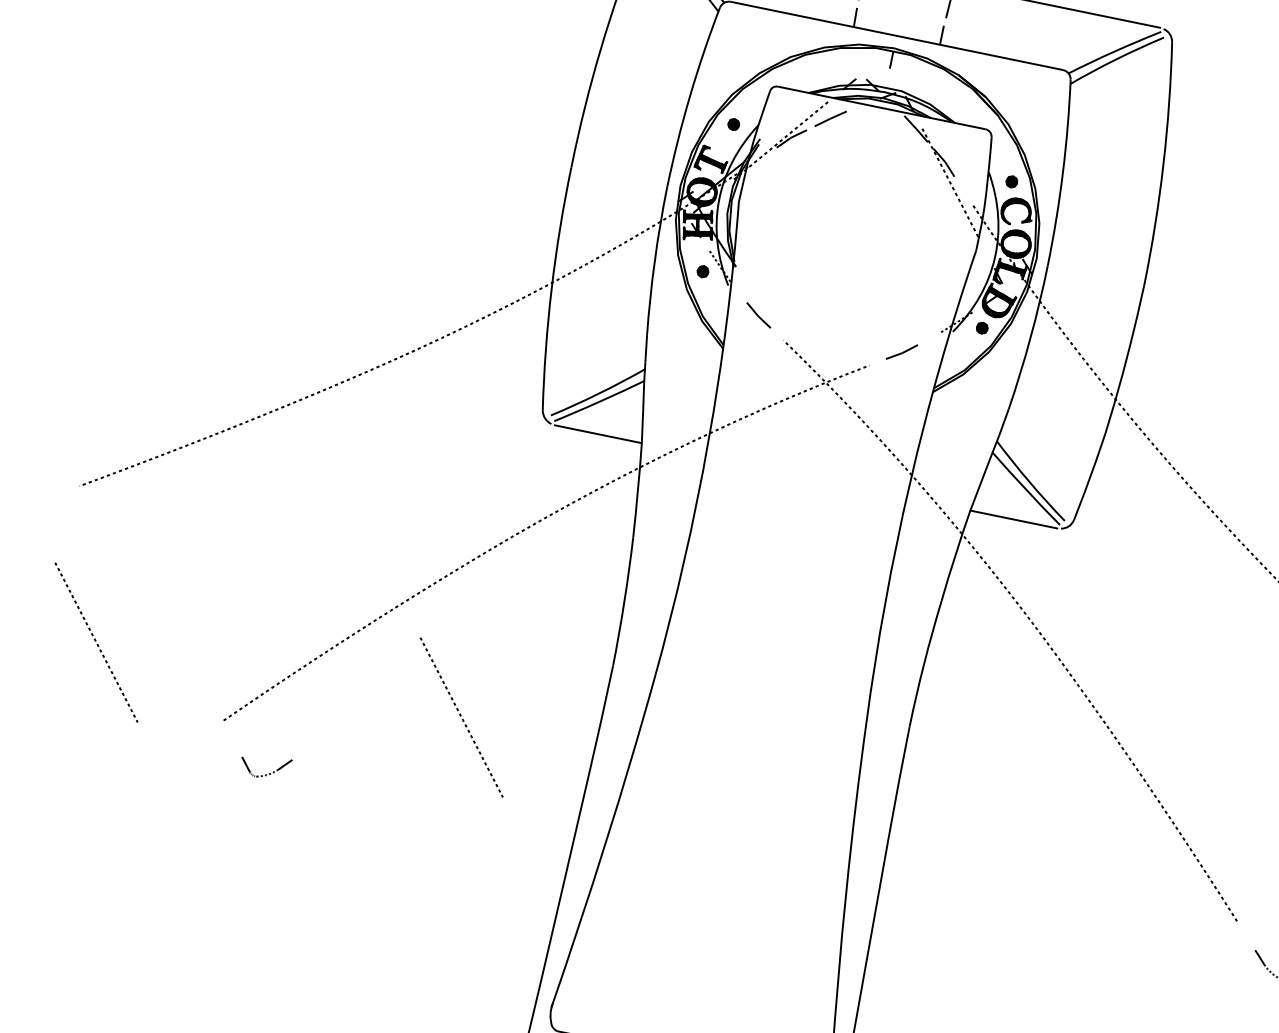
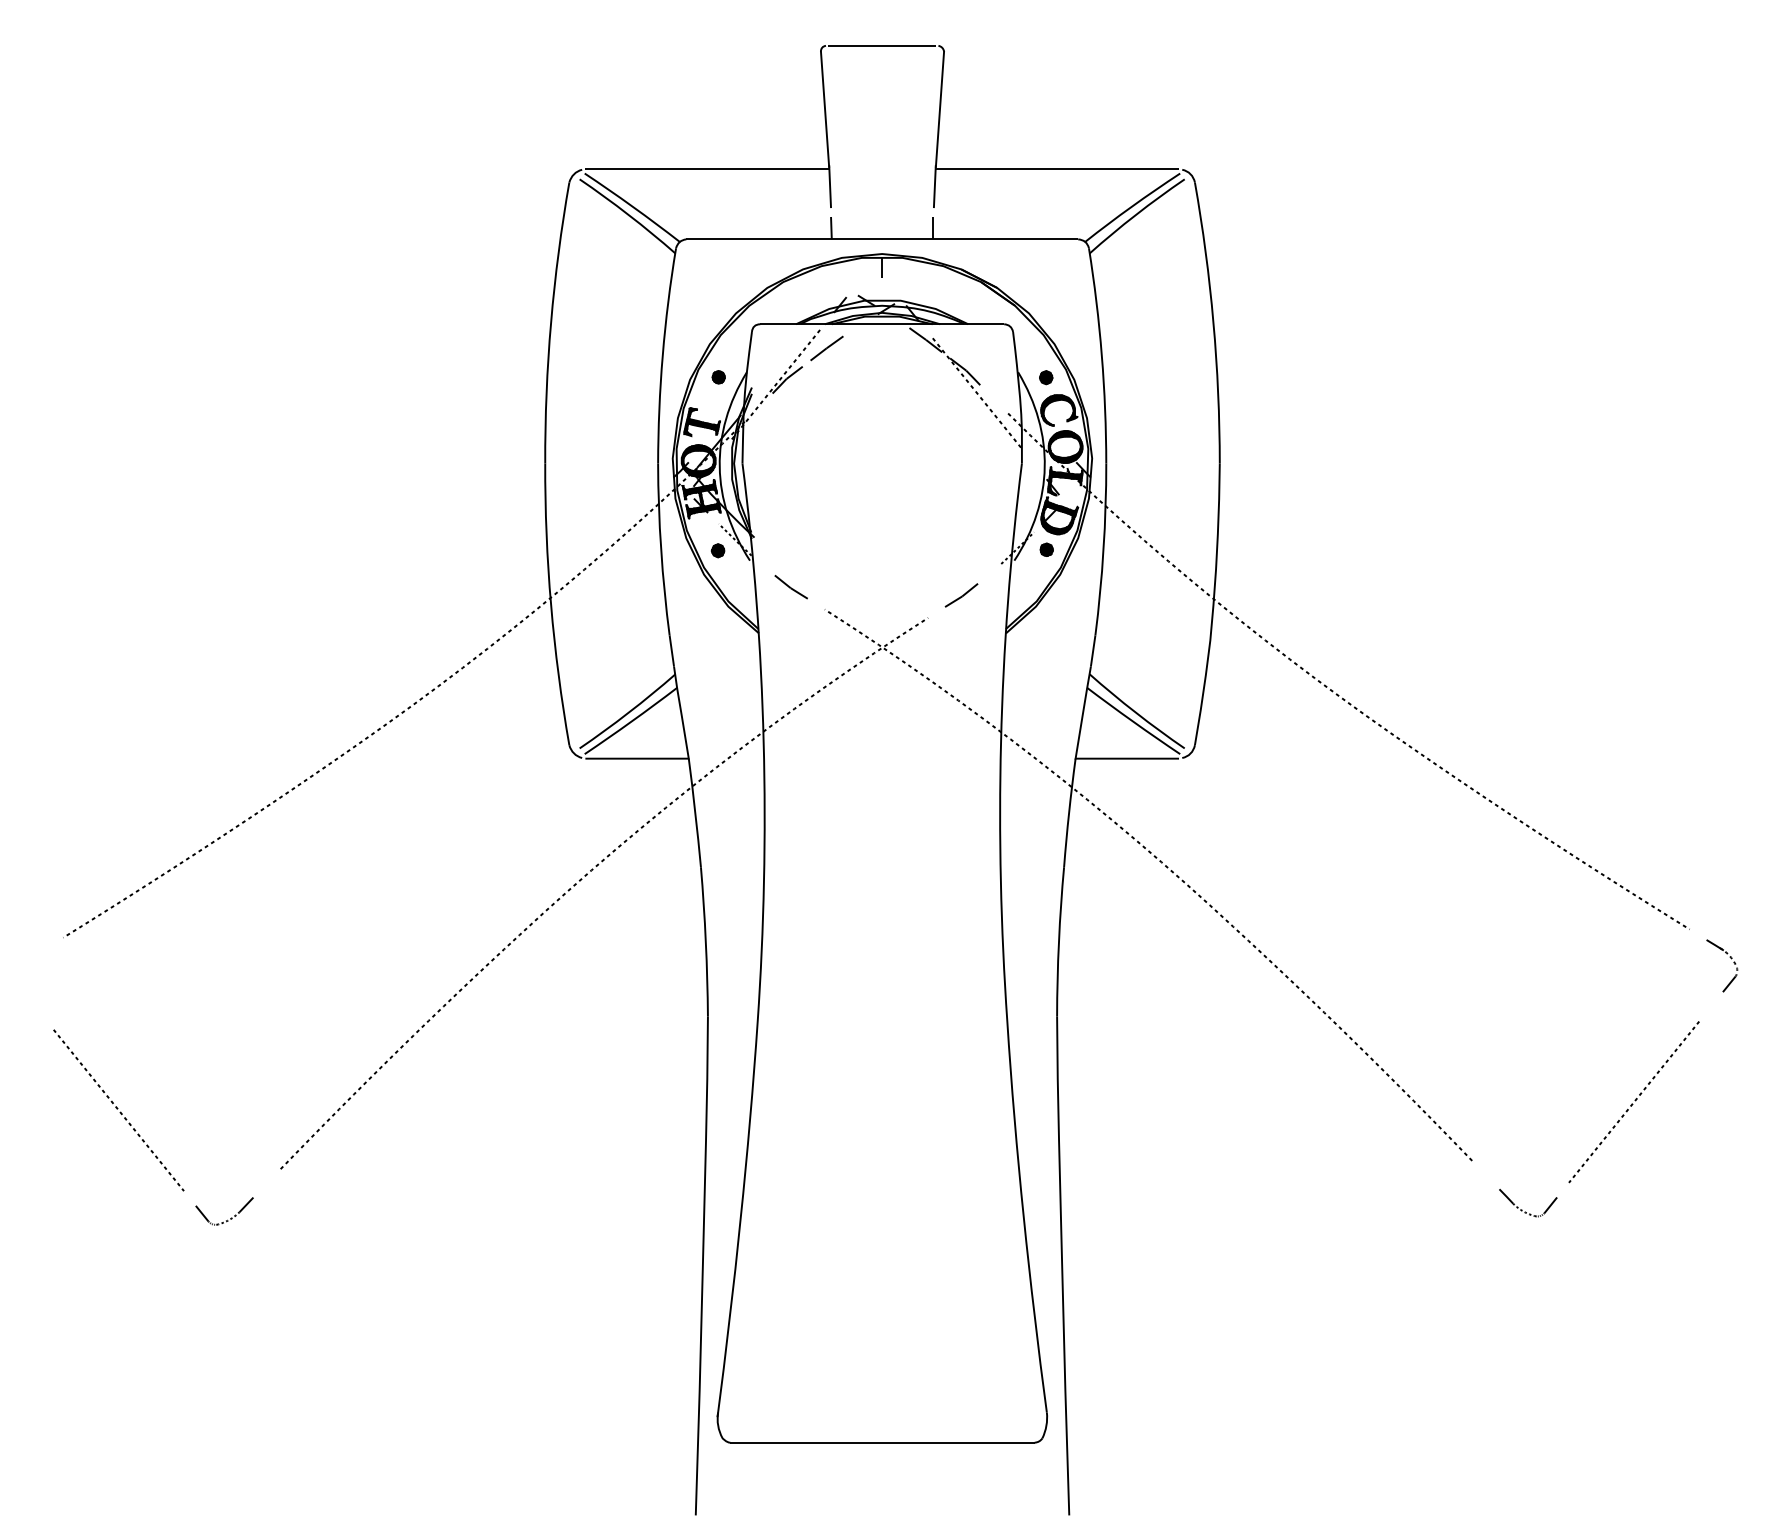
line: (460, 716) -> (547, 1109), removed
part: (266, 774) -> (227, 1219), moved

